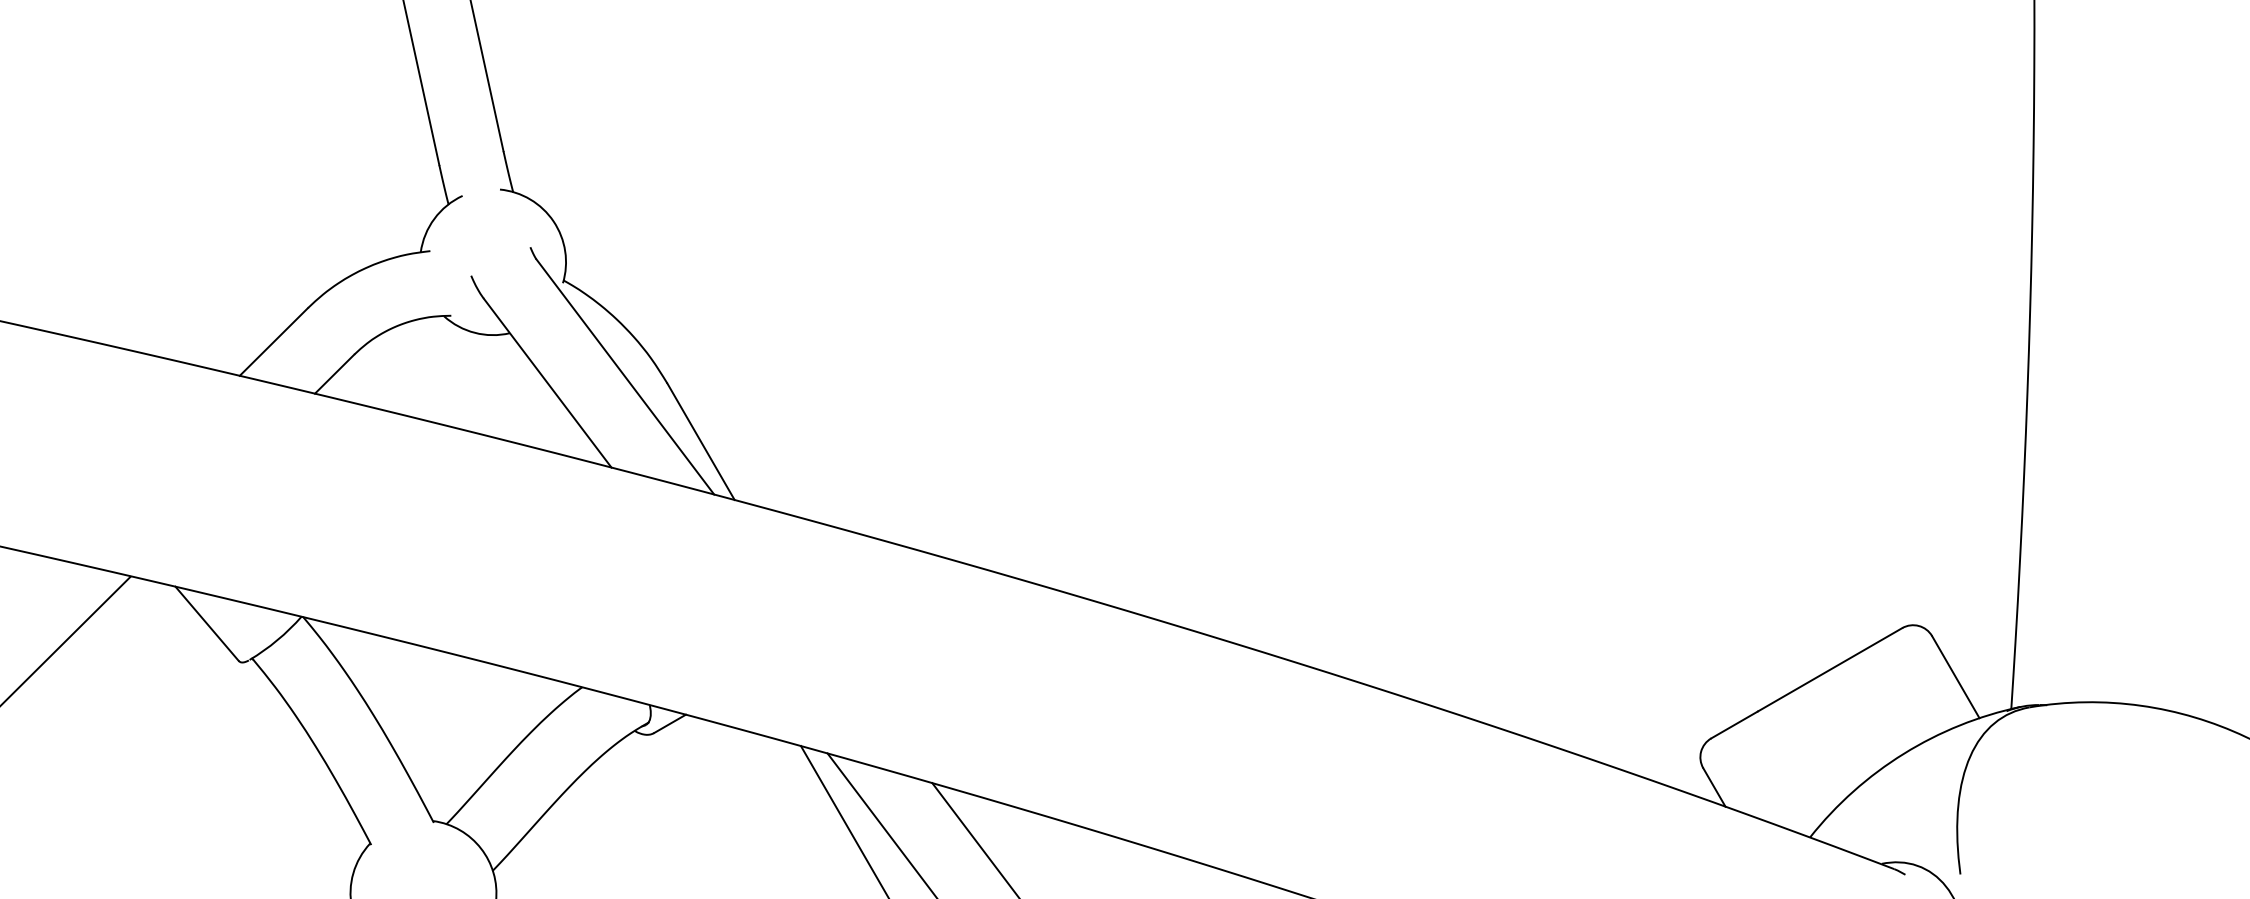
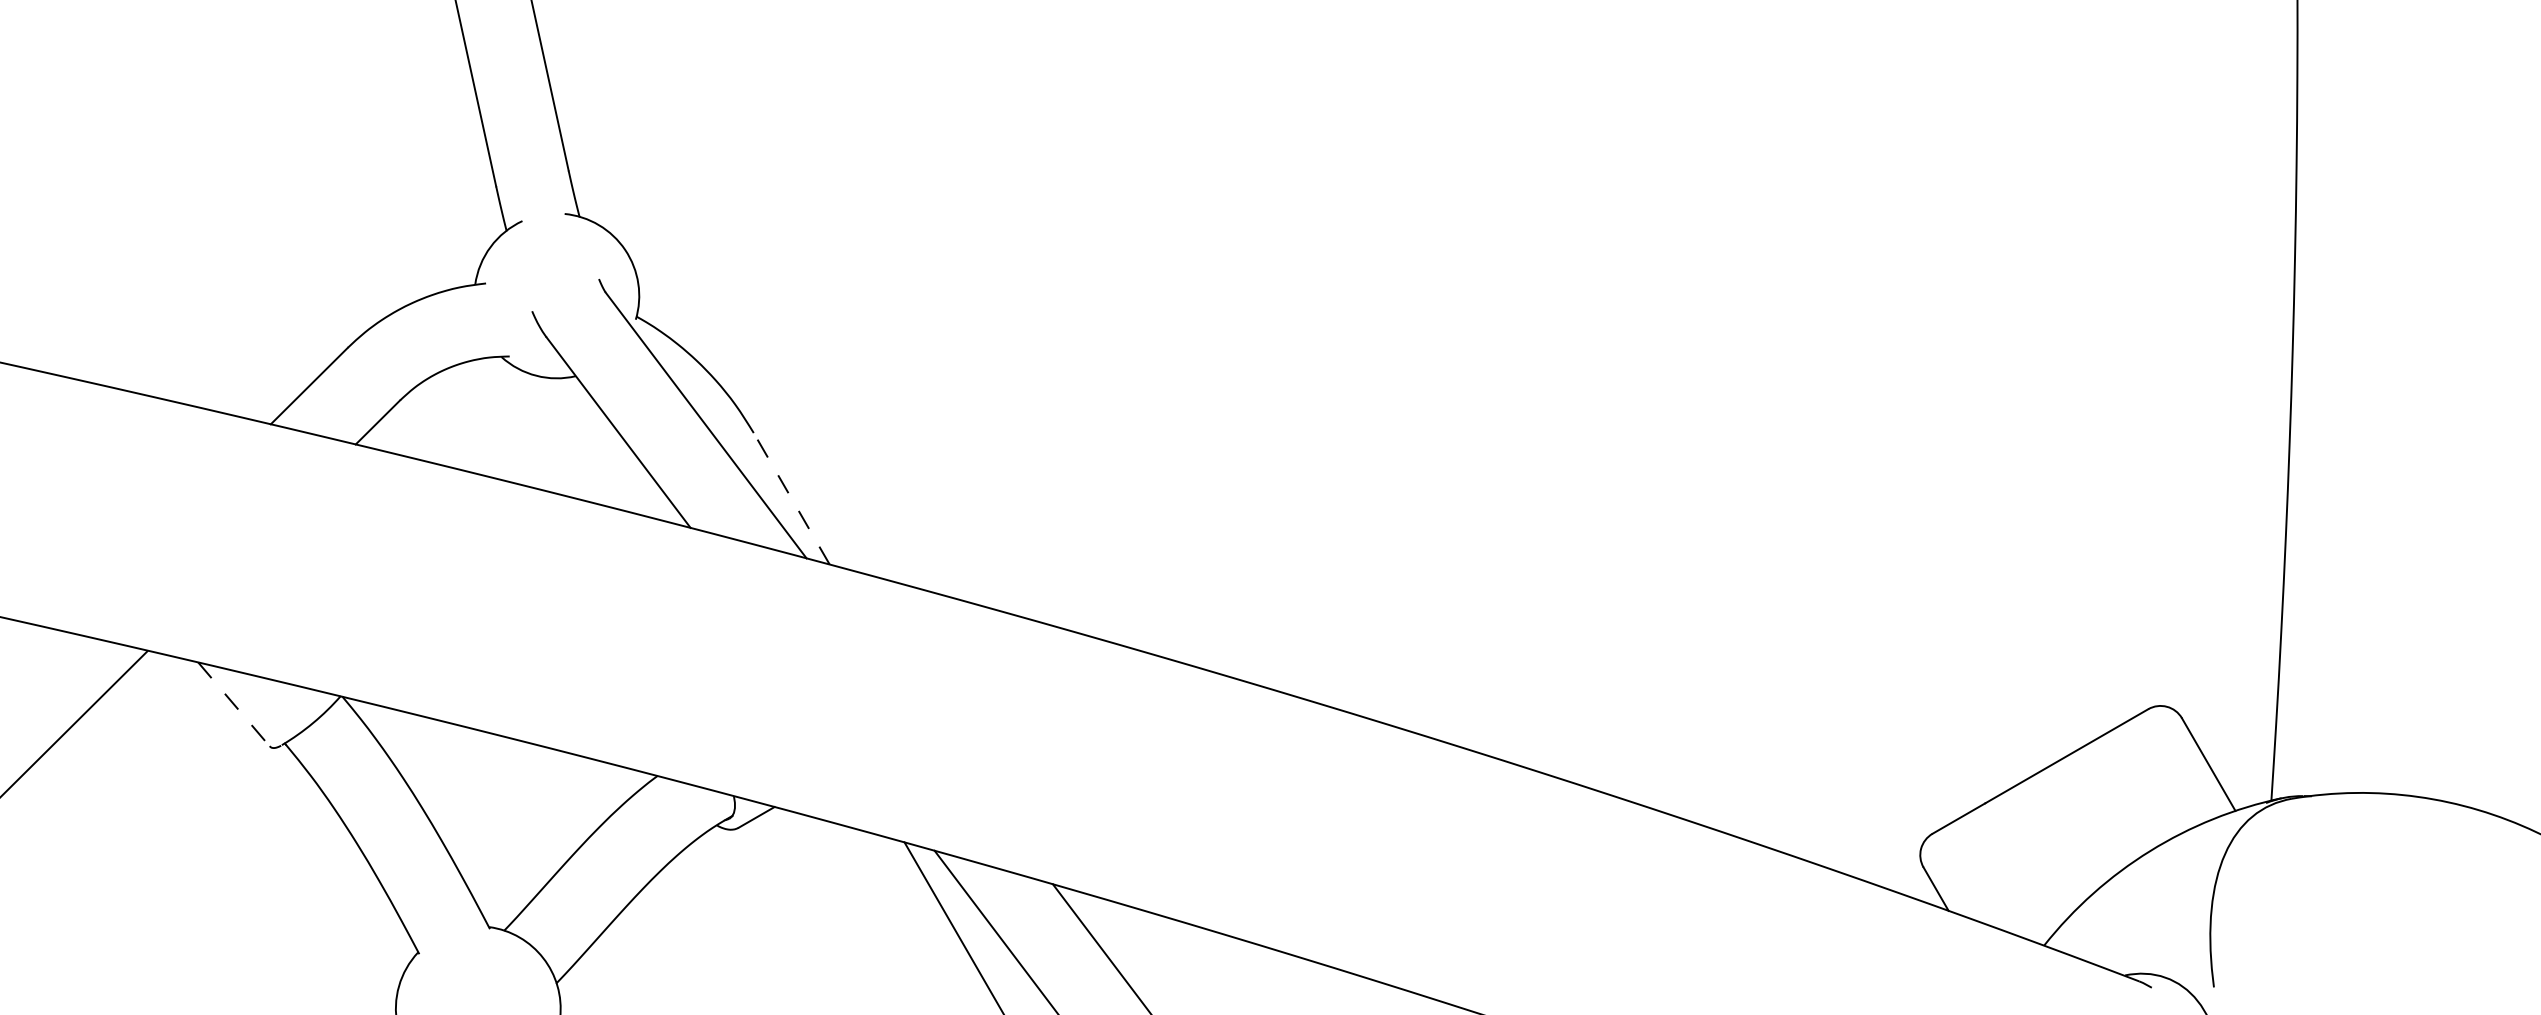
line: (700, 441) -> (791, 498), solid -> dashed
line: (207, 623) -> (234, 703), solid -> dashed

